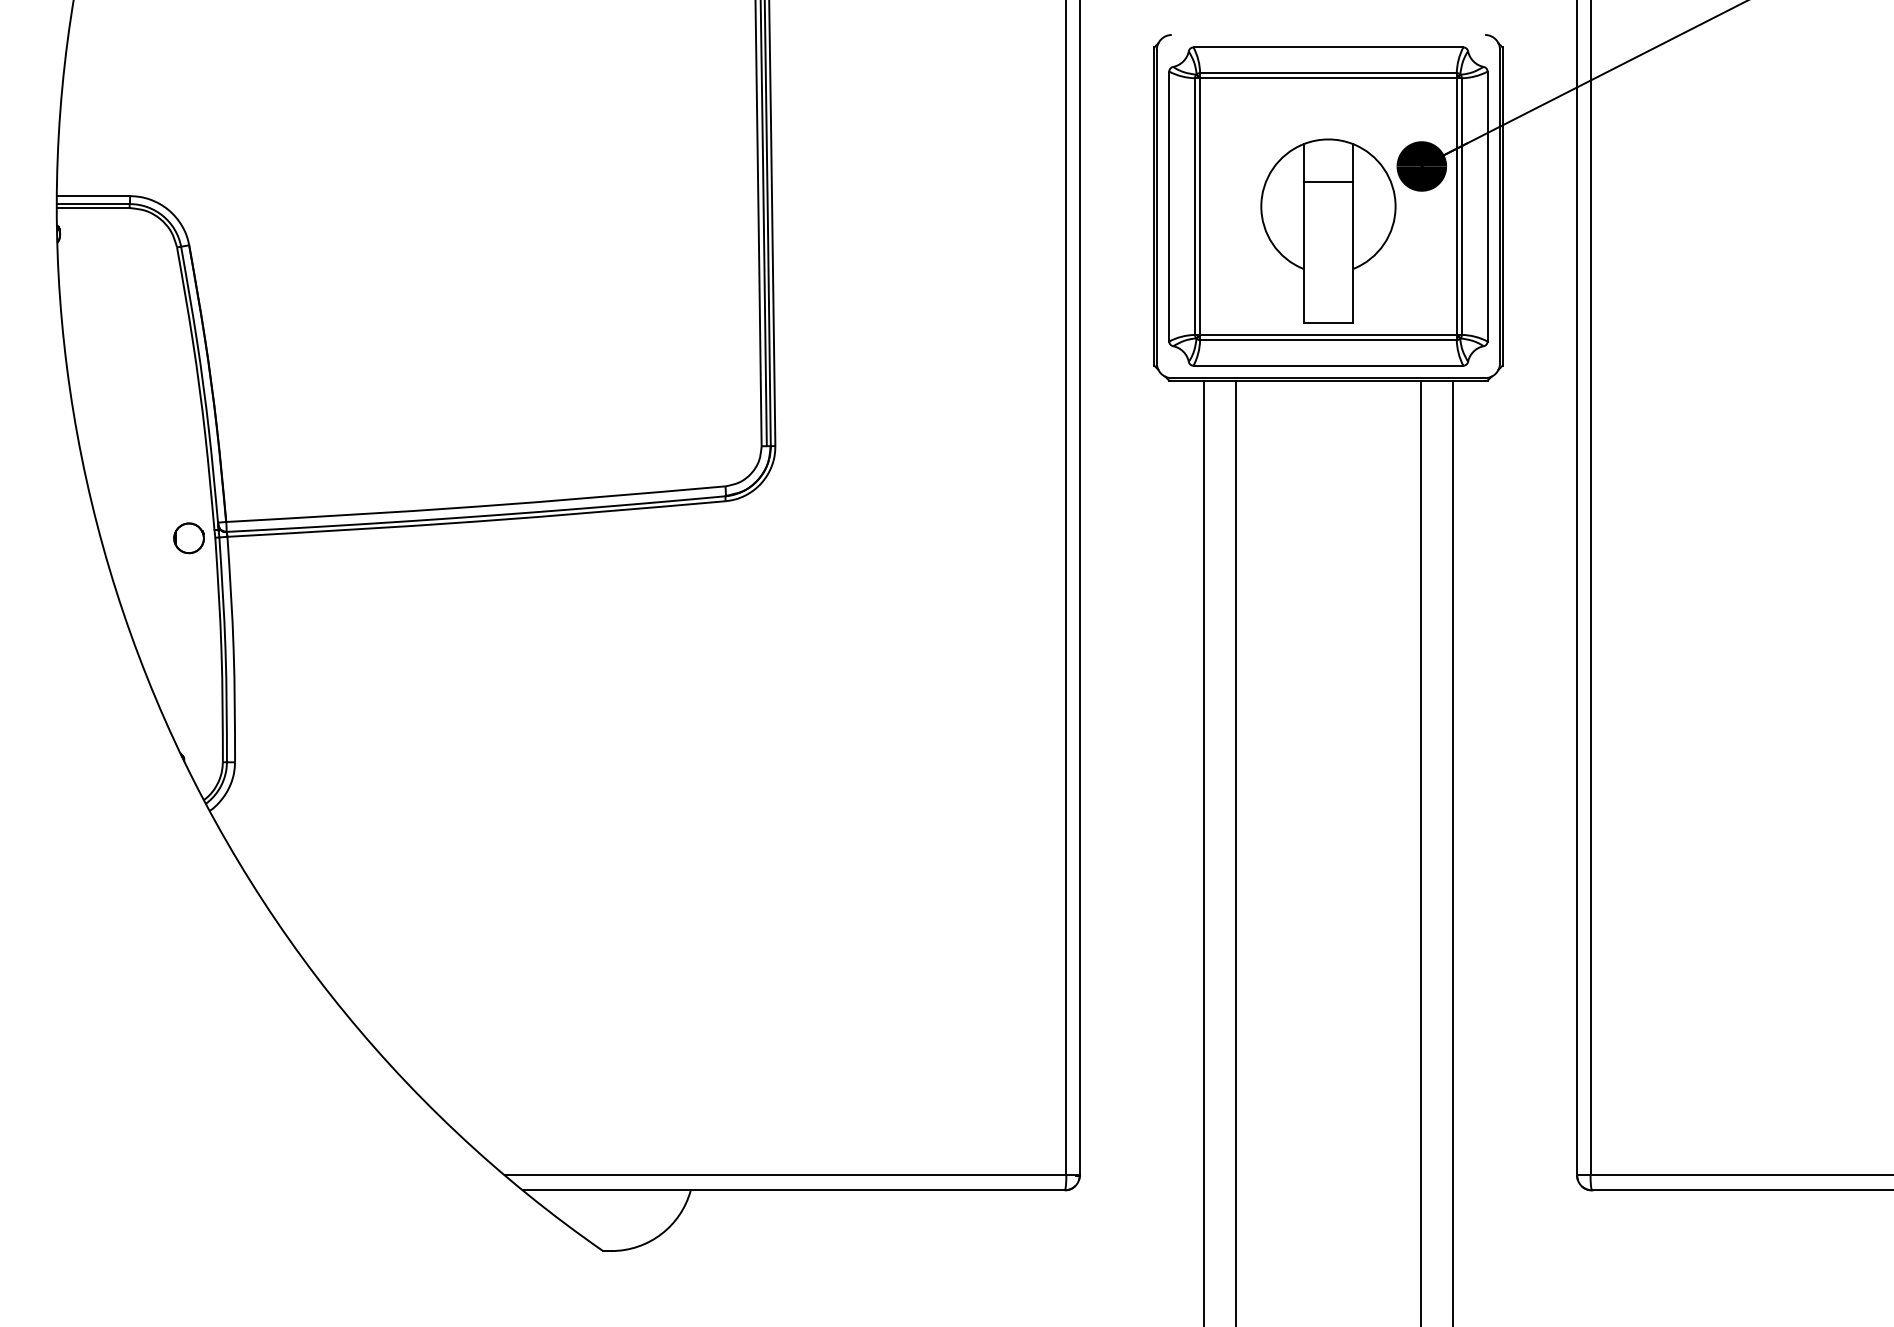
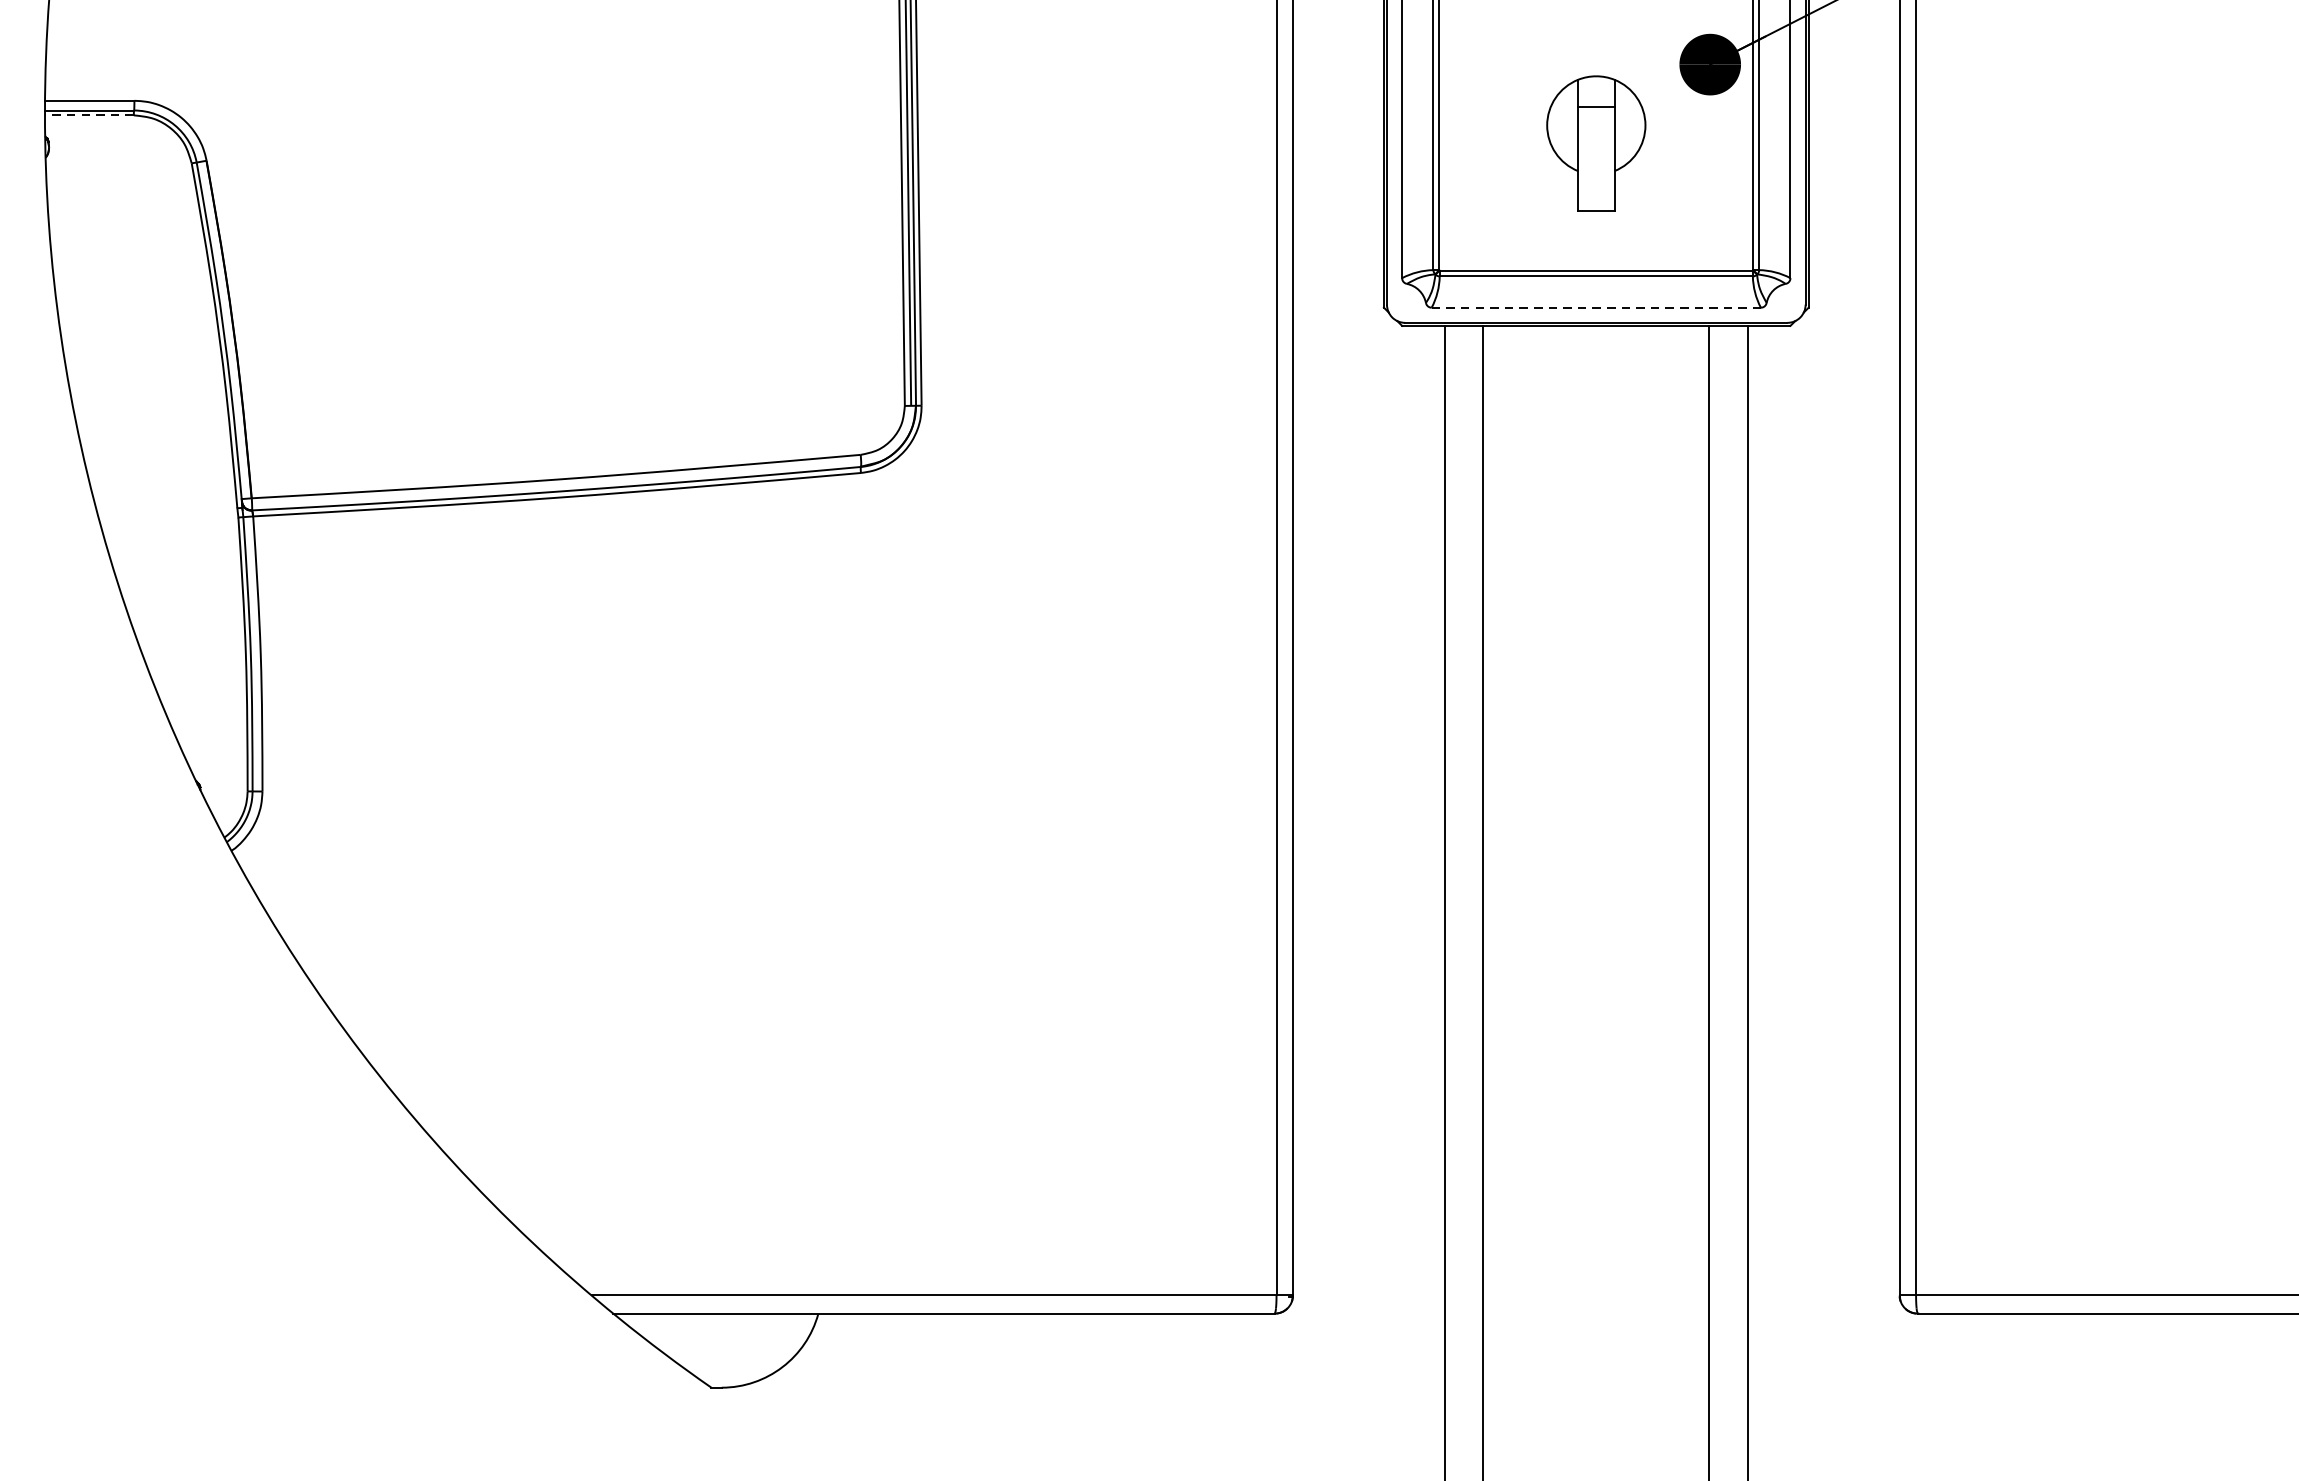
line: (92, 208) -> (88, 115), solid -> dashed
part: (1328, 230) -> (1596, 142), size x0.6
line: (1328, 365) -> (1596, 307), solid -> dashed
part: (188, 538) -> (205, 518), removed

